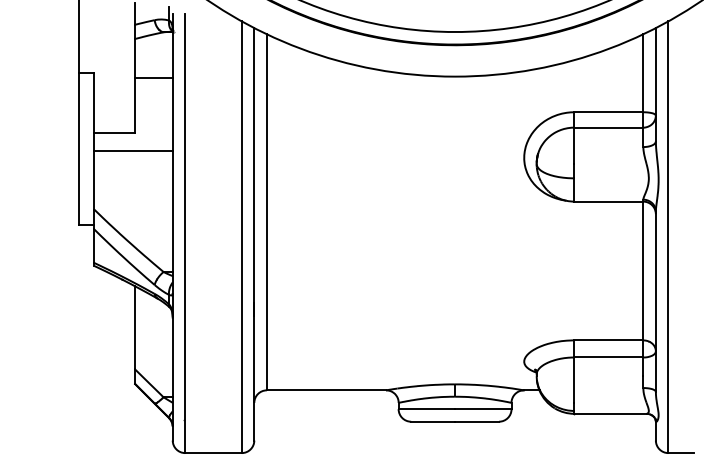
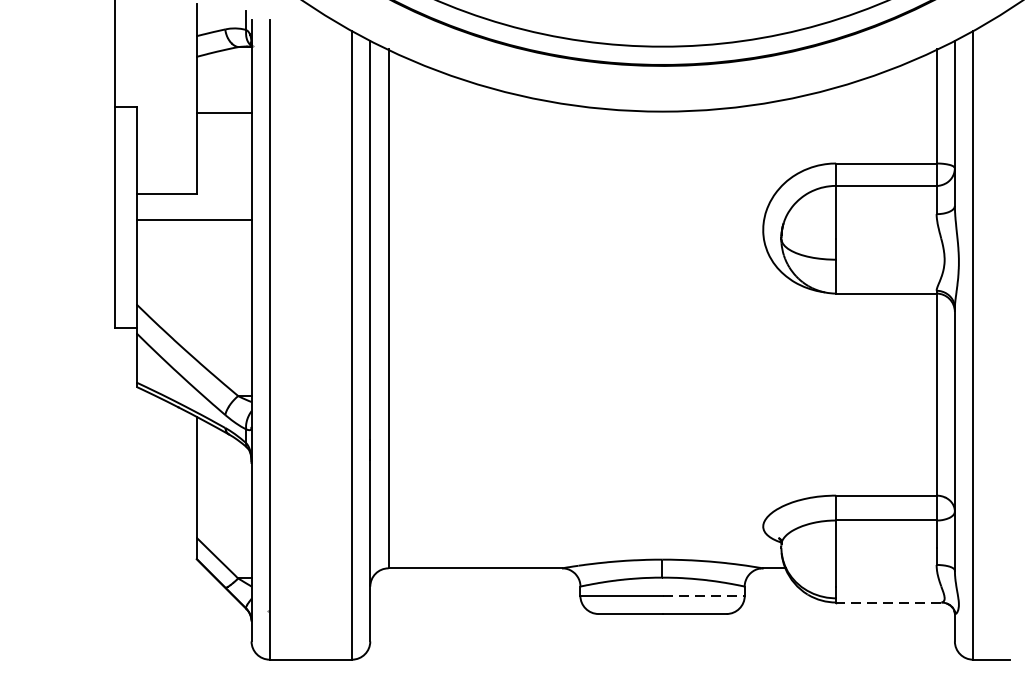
line: (483, 409) -> (703, 596), solid -> dashed
line: (609, 413) -> (887, 602), solid -> dashed

